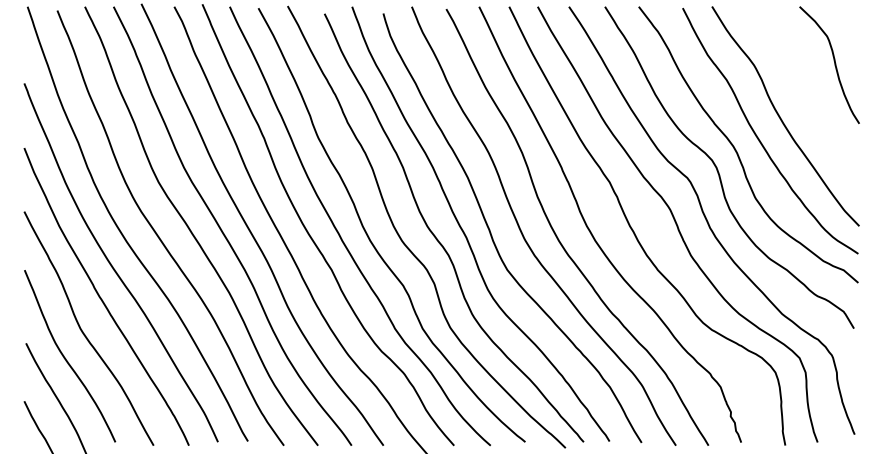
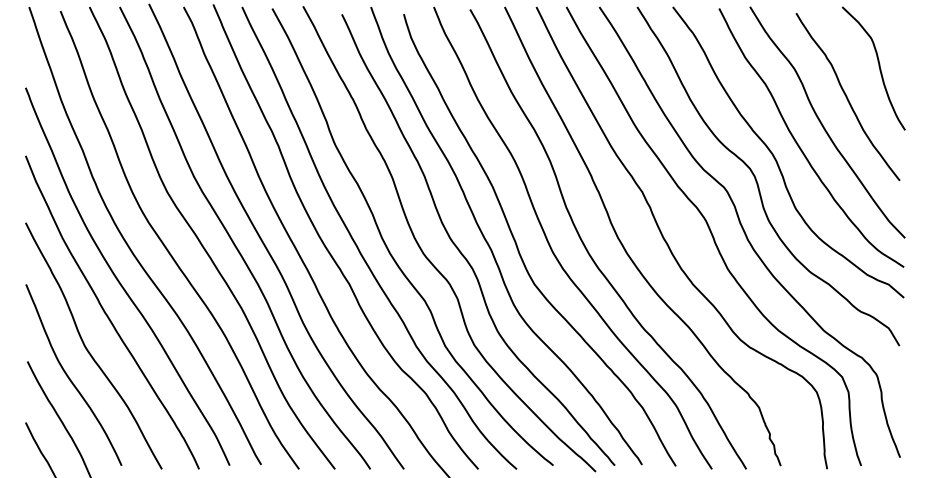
curve: (804, 92) -> (847, 97), added

